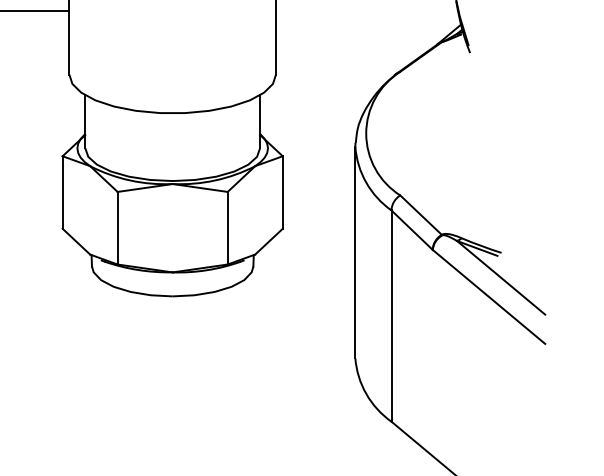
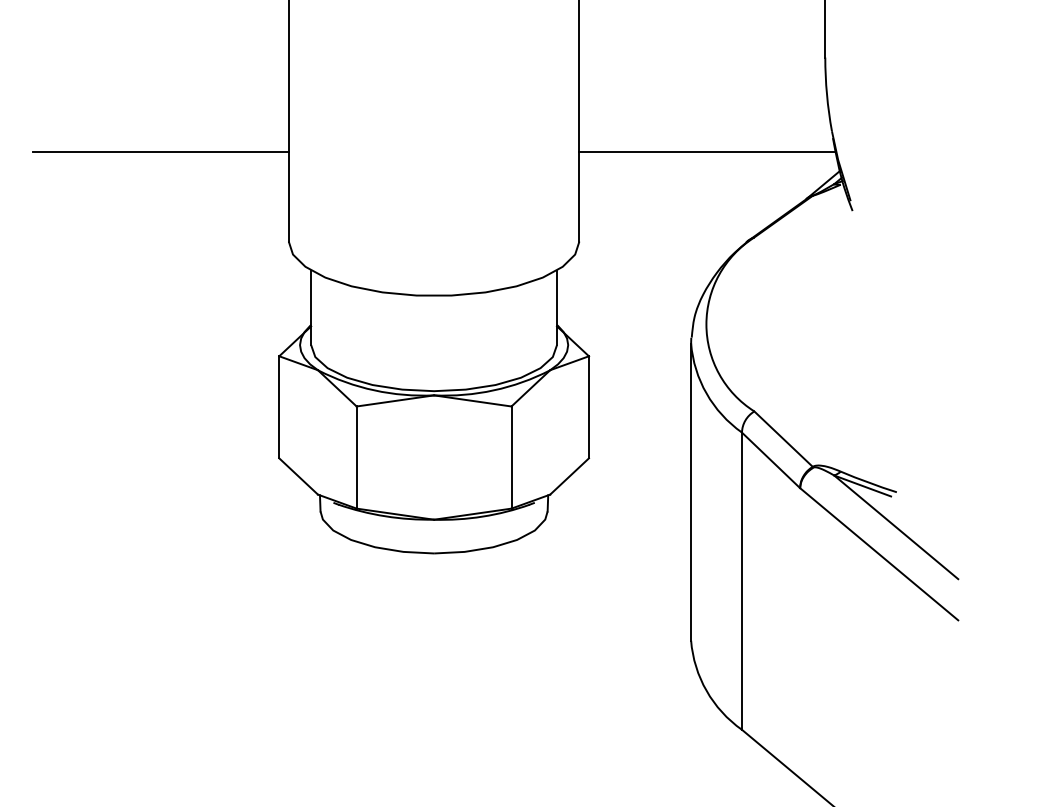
line: (367, 10) -> (707, 151), added

